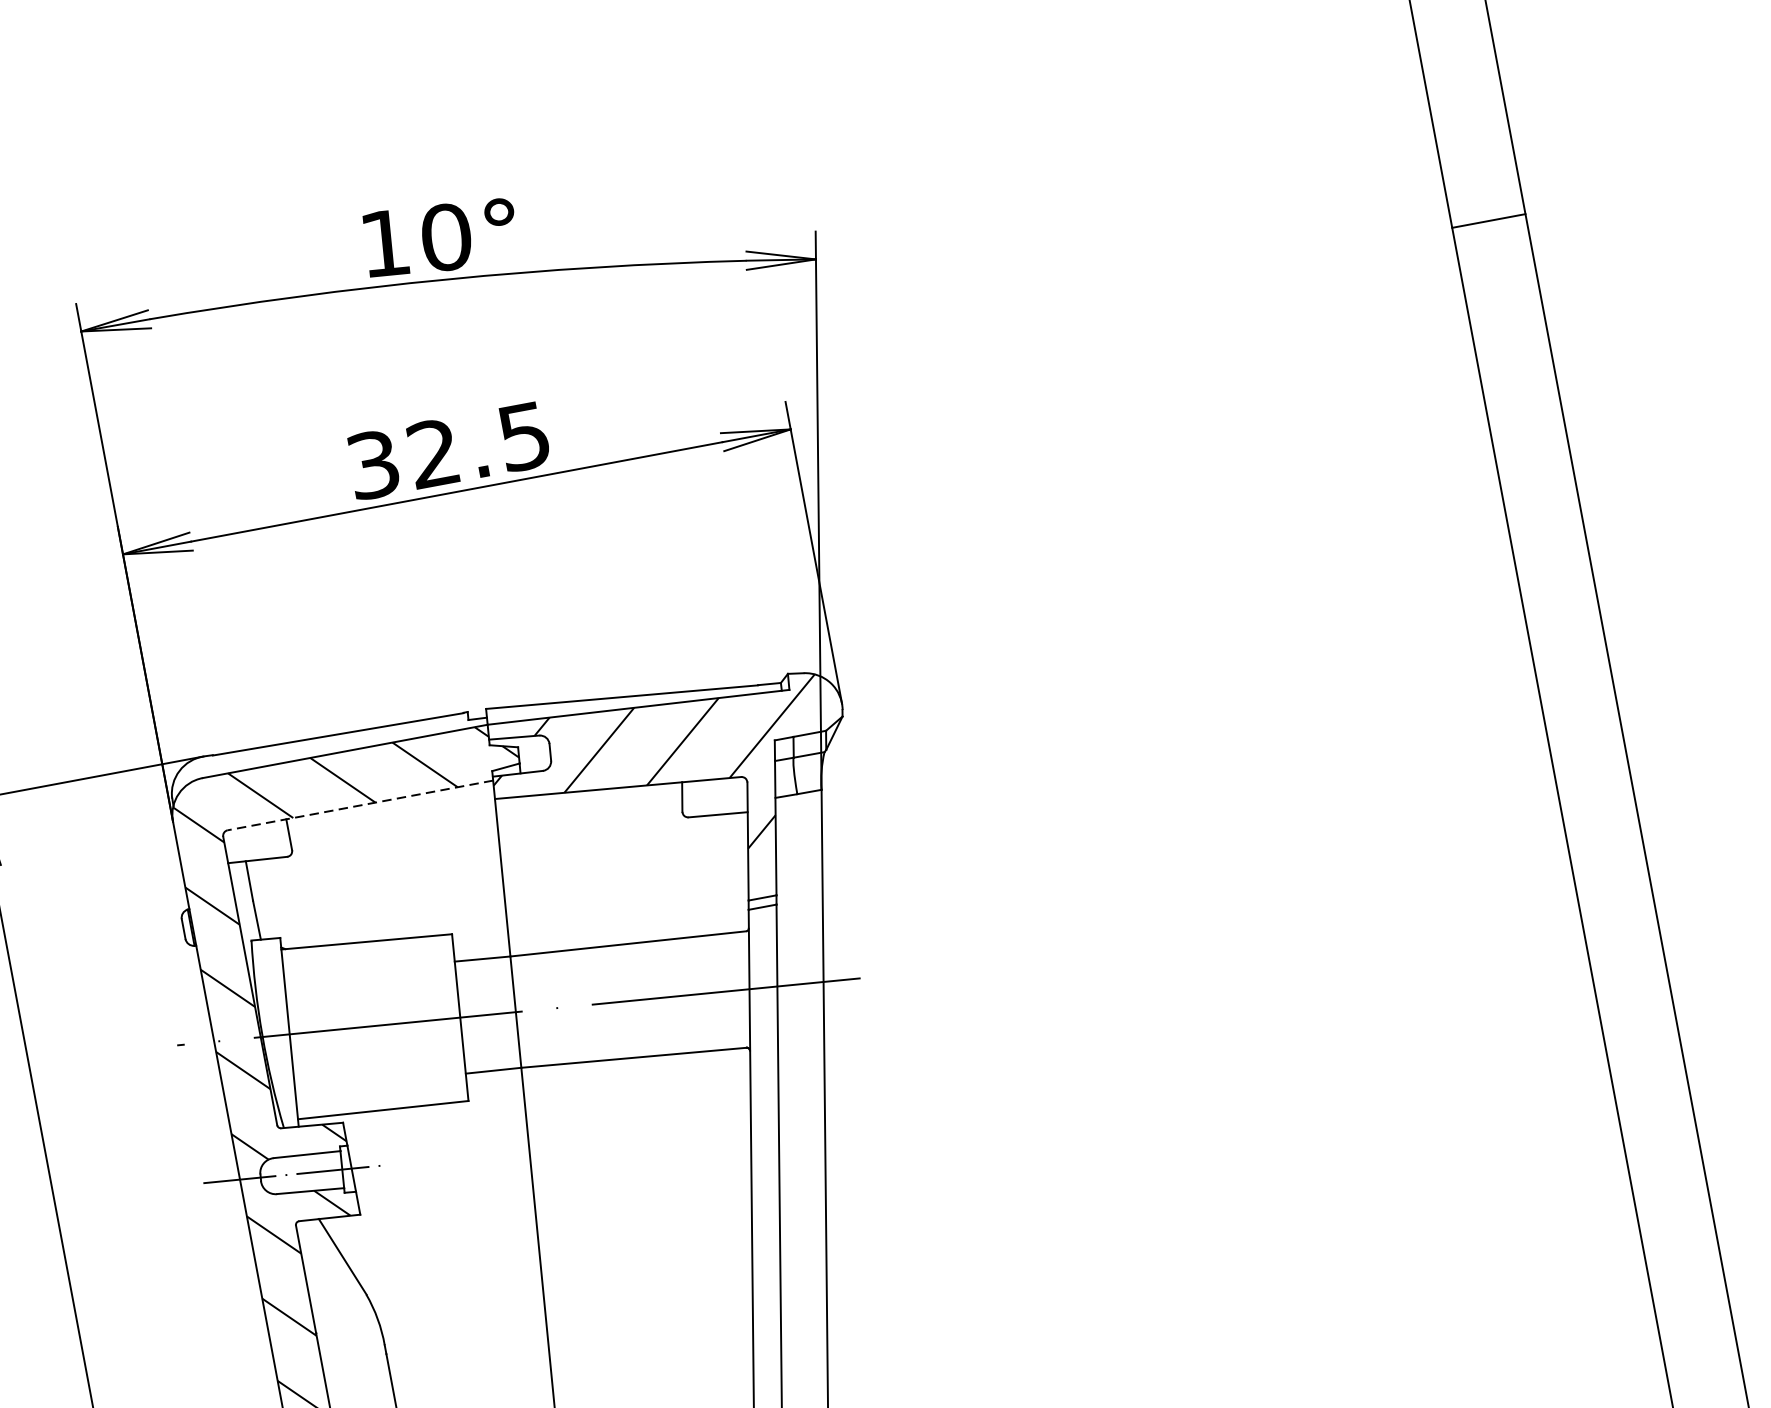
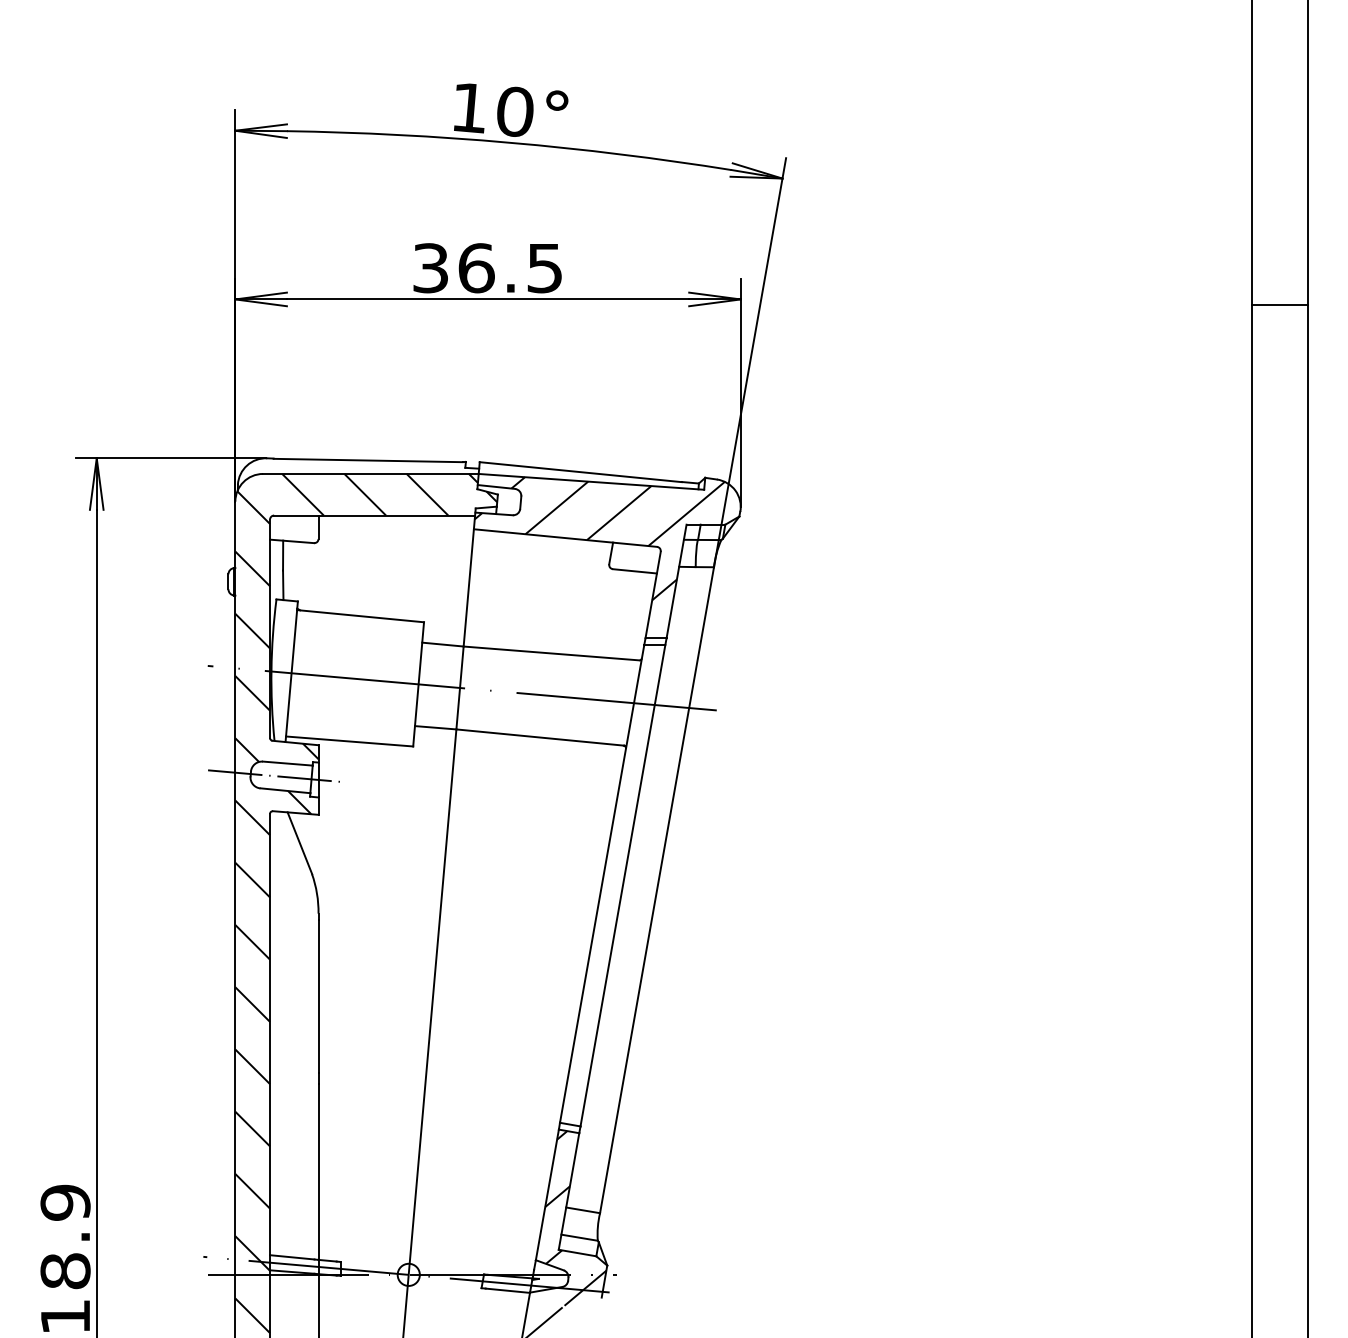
line: (1488, 220) -> (1279, 304), moved
text: (433, 453) -> (476, 268), 32.5 -> 36.5
line: (360, 805) -> (374, 515), dashed -> solid

